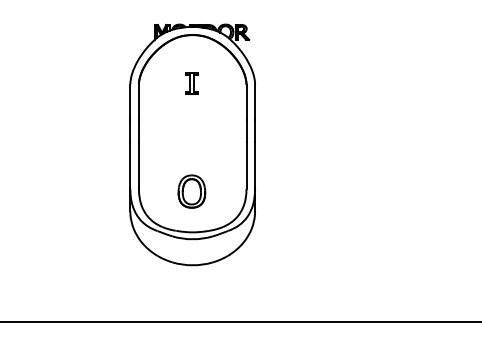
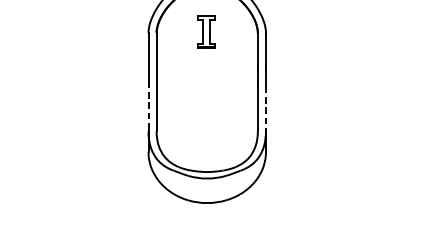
part: (191, 83) -> (206, 31), size x1.6
line: (130, 164) -> (148, 108), solid -> dashed
line: (255, 164) -> (266, 108), solid -> dashed
part: (191, 191) -> (206, 133), removed

